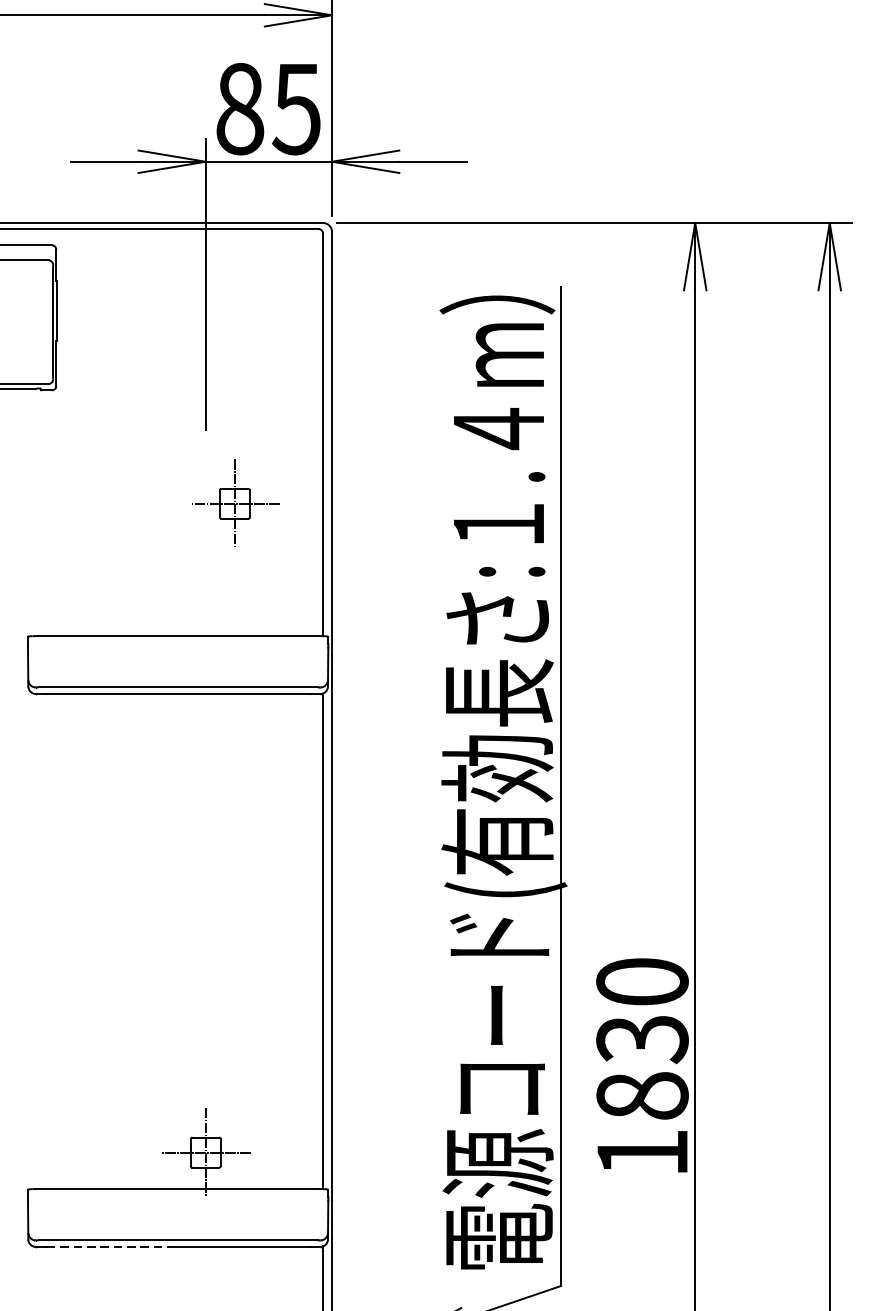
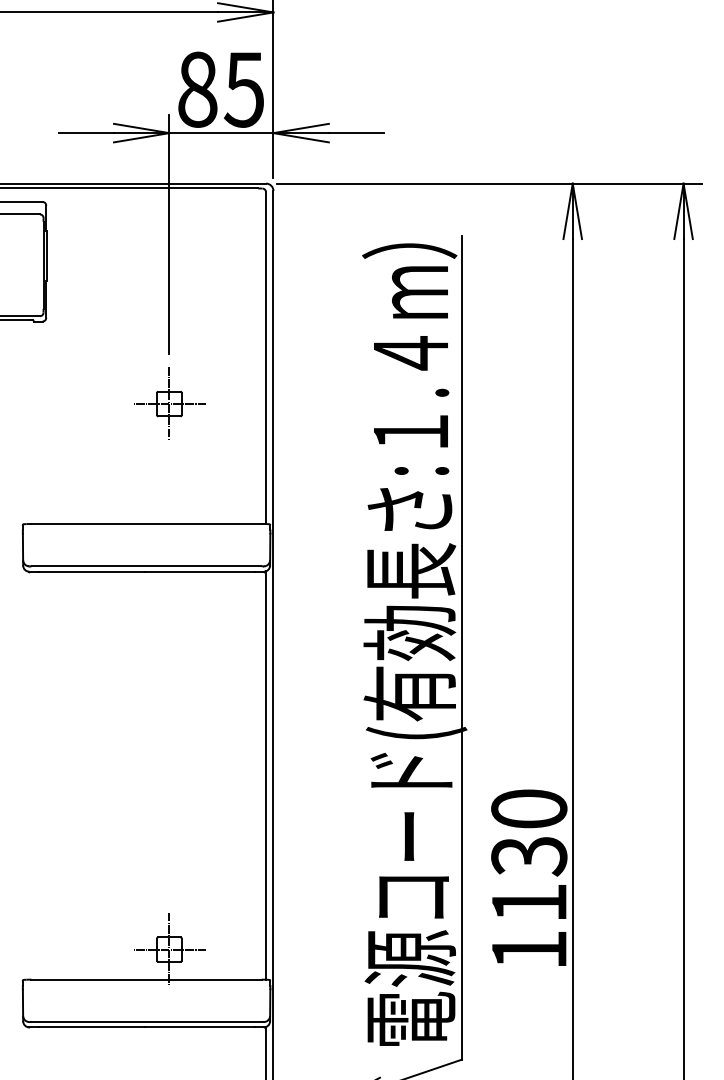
part: (235, 503) -> (169, 403), moved
text: (642, 1095) -> (529, 902), 1830 -> 1130
line: (112, 1247) -> (92, 1027), dashed -> solid

